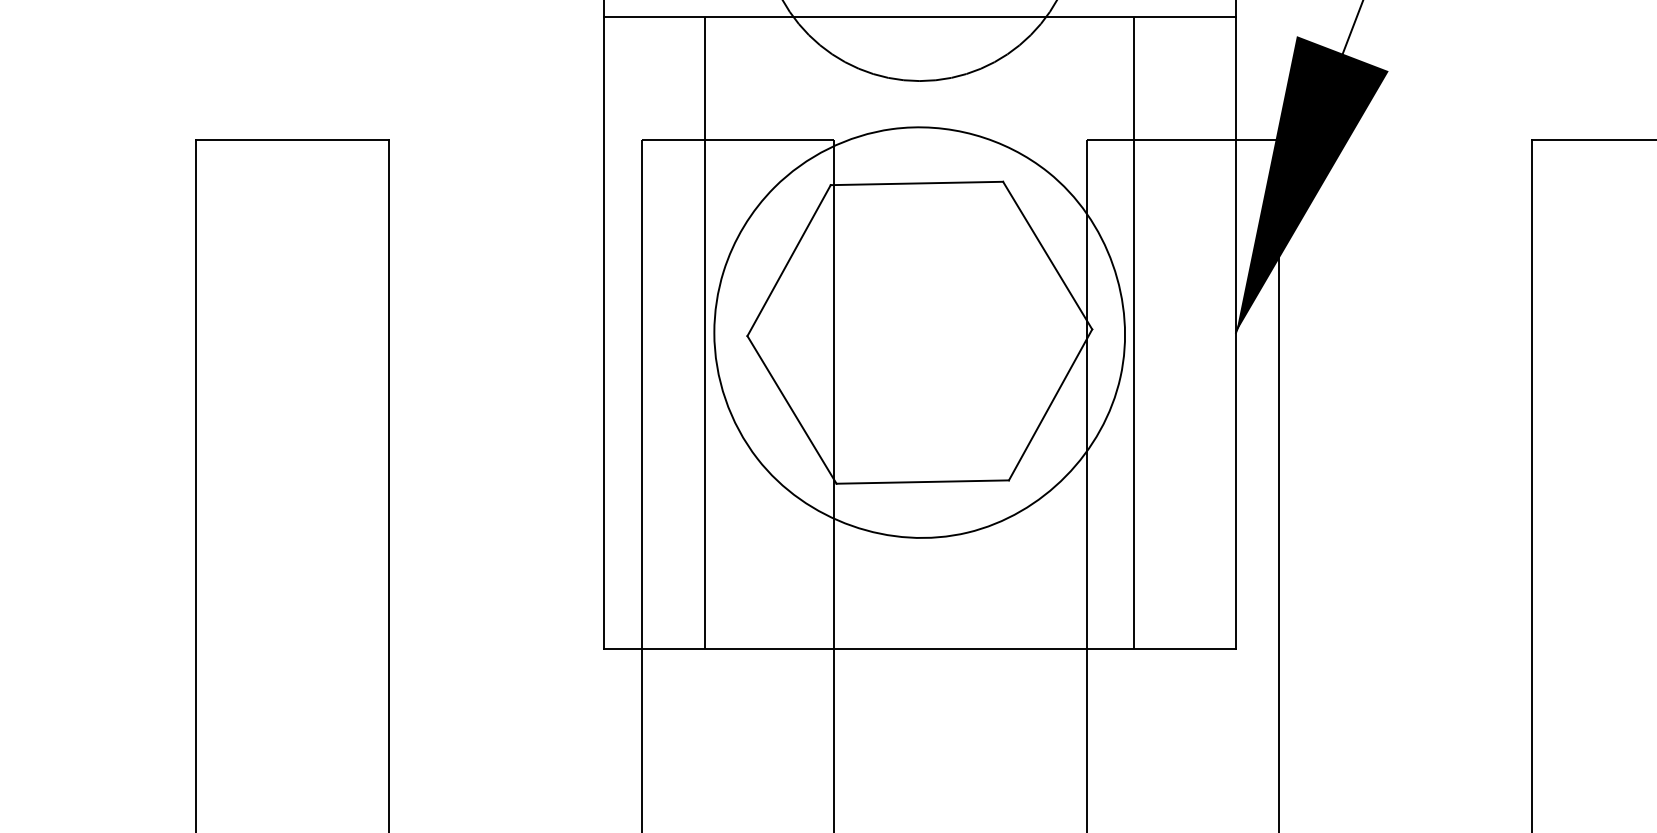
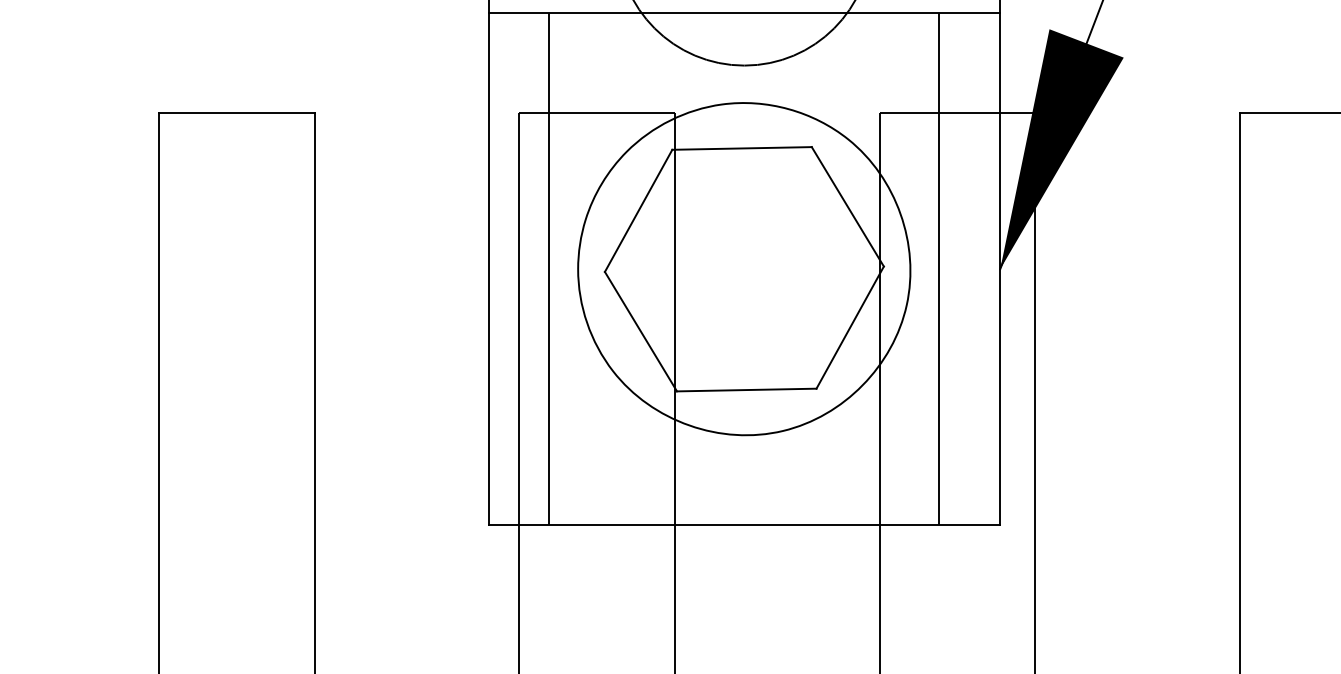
line: (704, 332) -> (549, 269), moved
line: (1133, 332) -> (939, 269), moved

